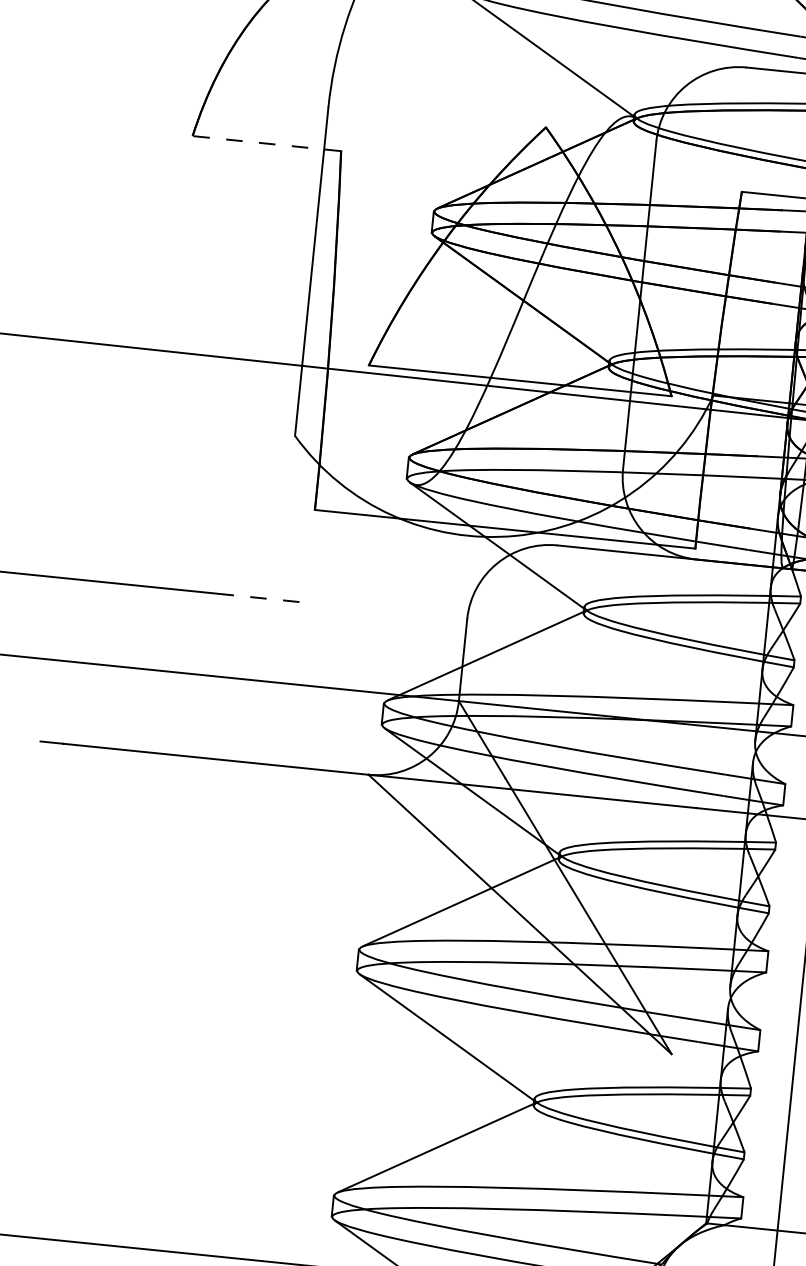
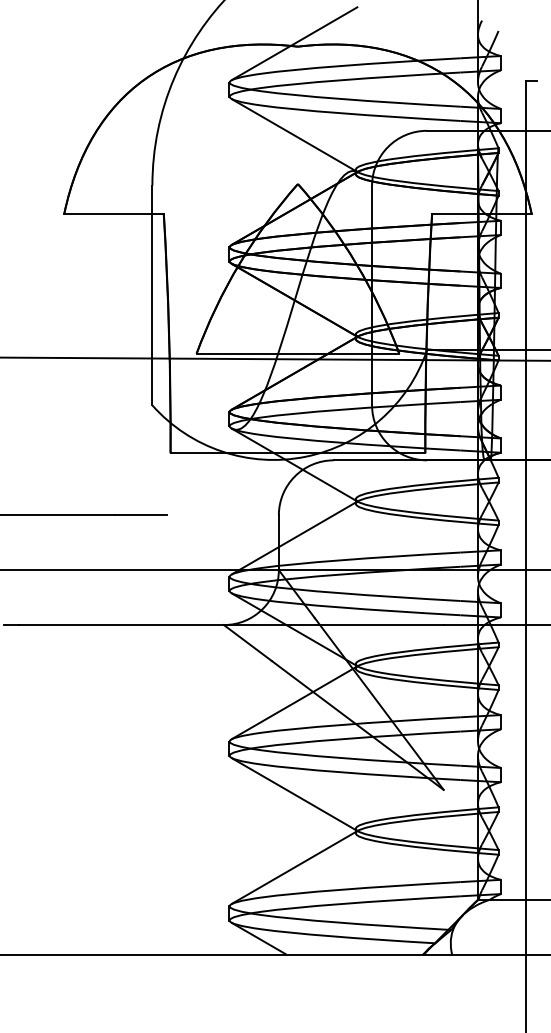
line: (266, 143) -> (113, 213), dashed -> solid
line: (262, 598) -> (141, 515), dashed -> solid

